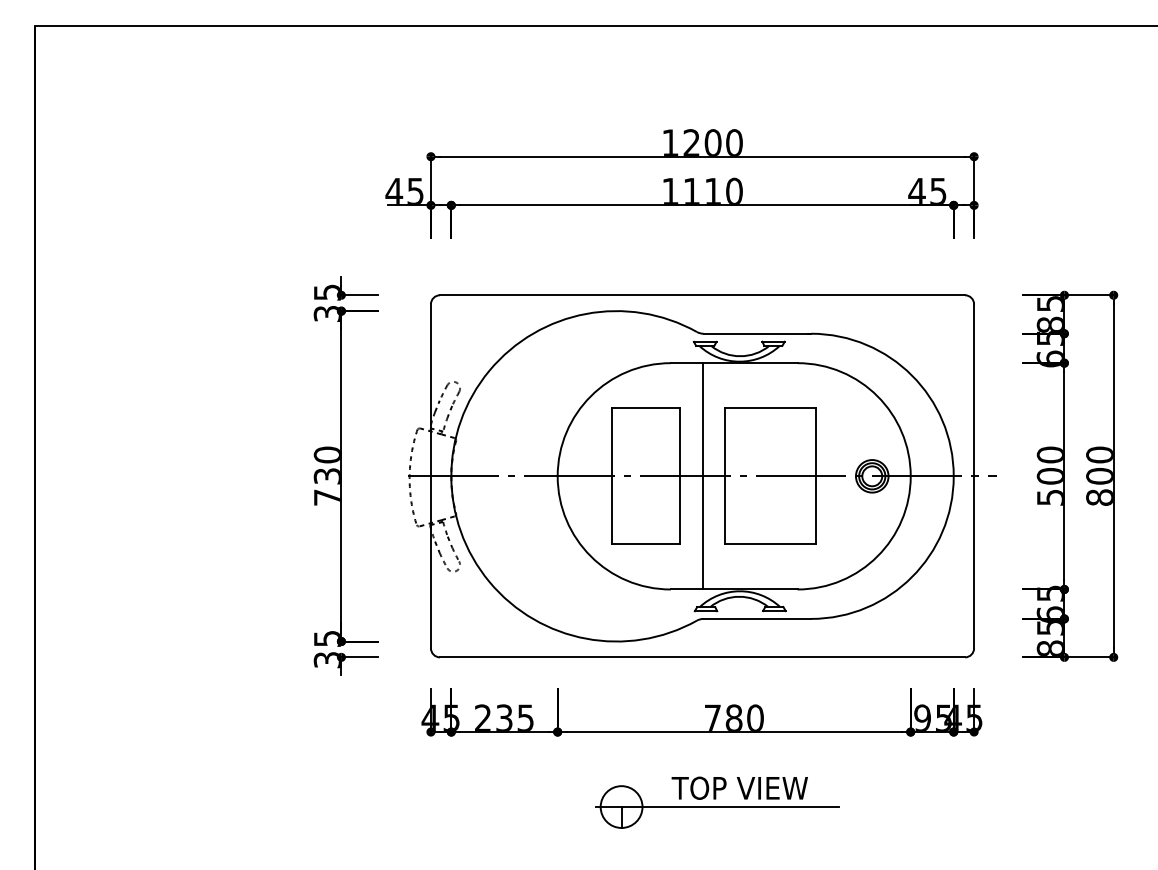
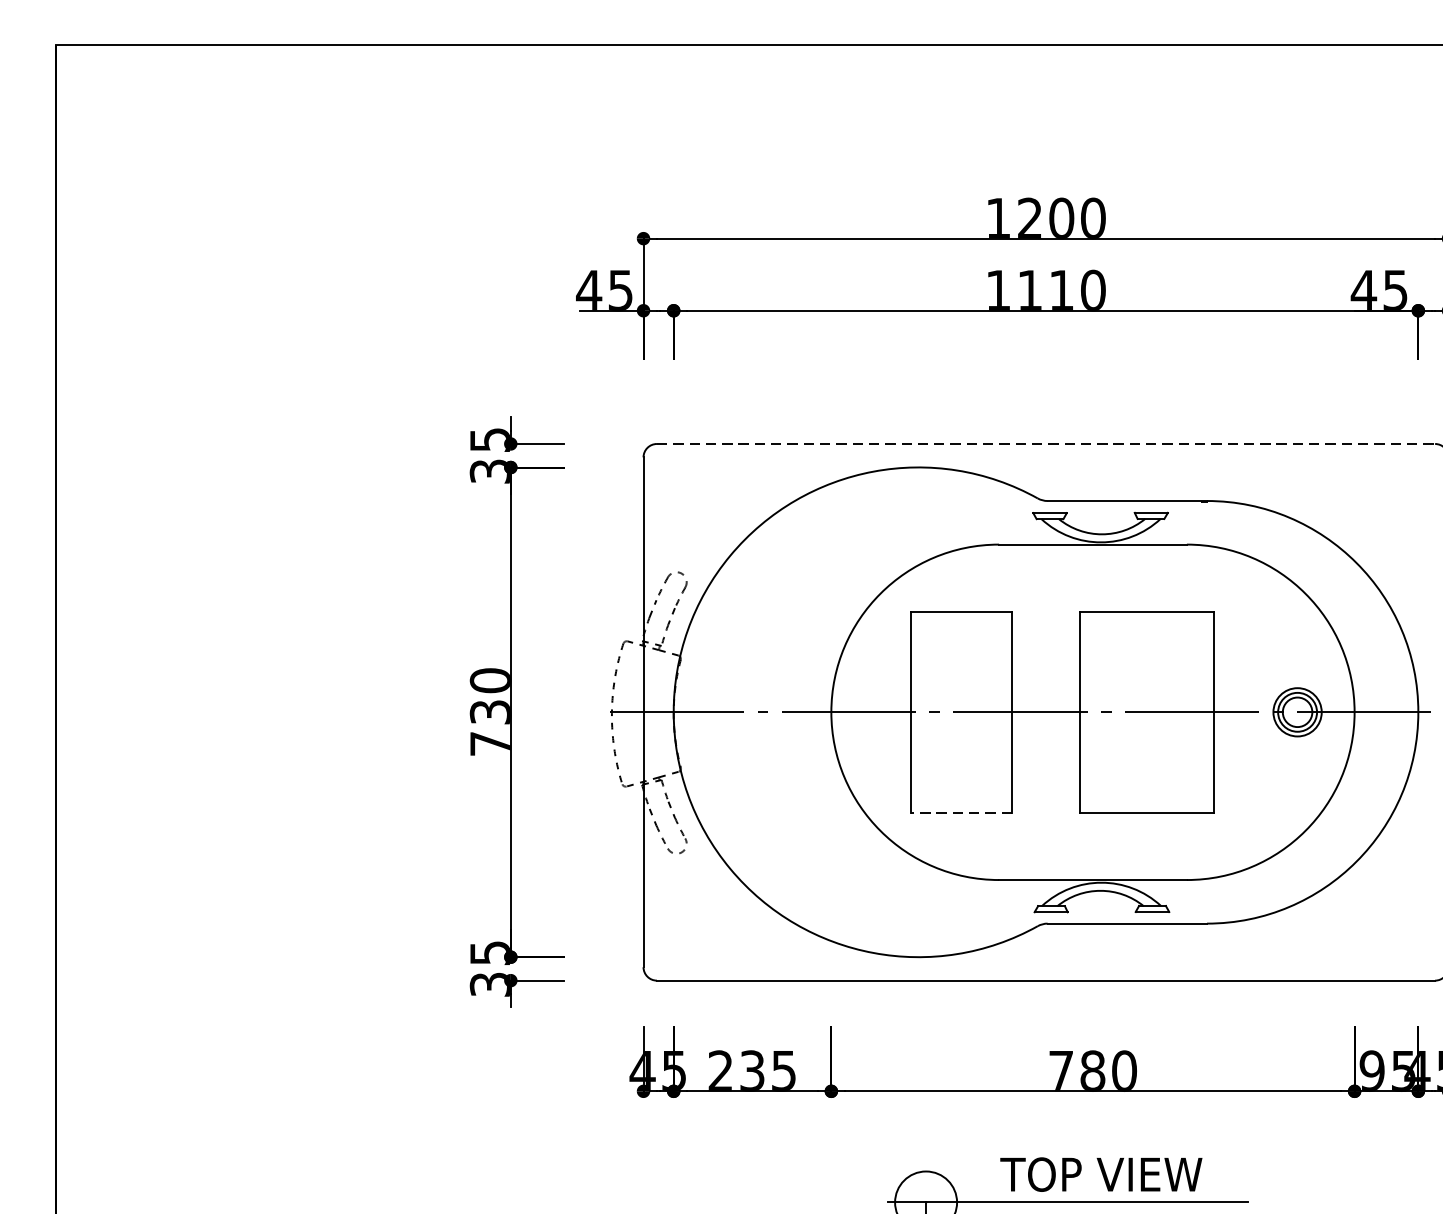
line: (702, 295) -> (1045, 444), solid -> dashed
line: (702, 476) -> (1045, 712), removed
line: (645, 544) -> (961, 813), solid -> dashed

